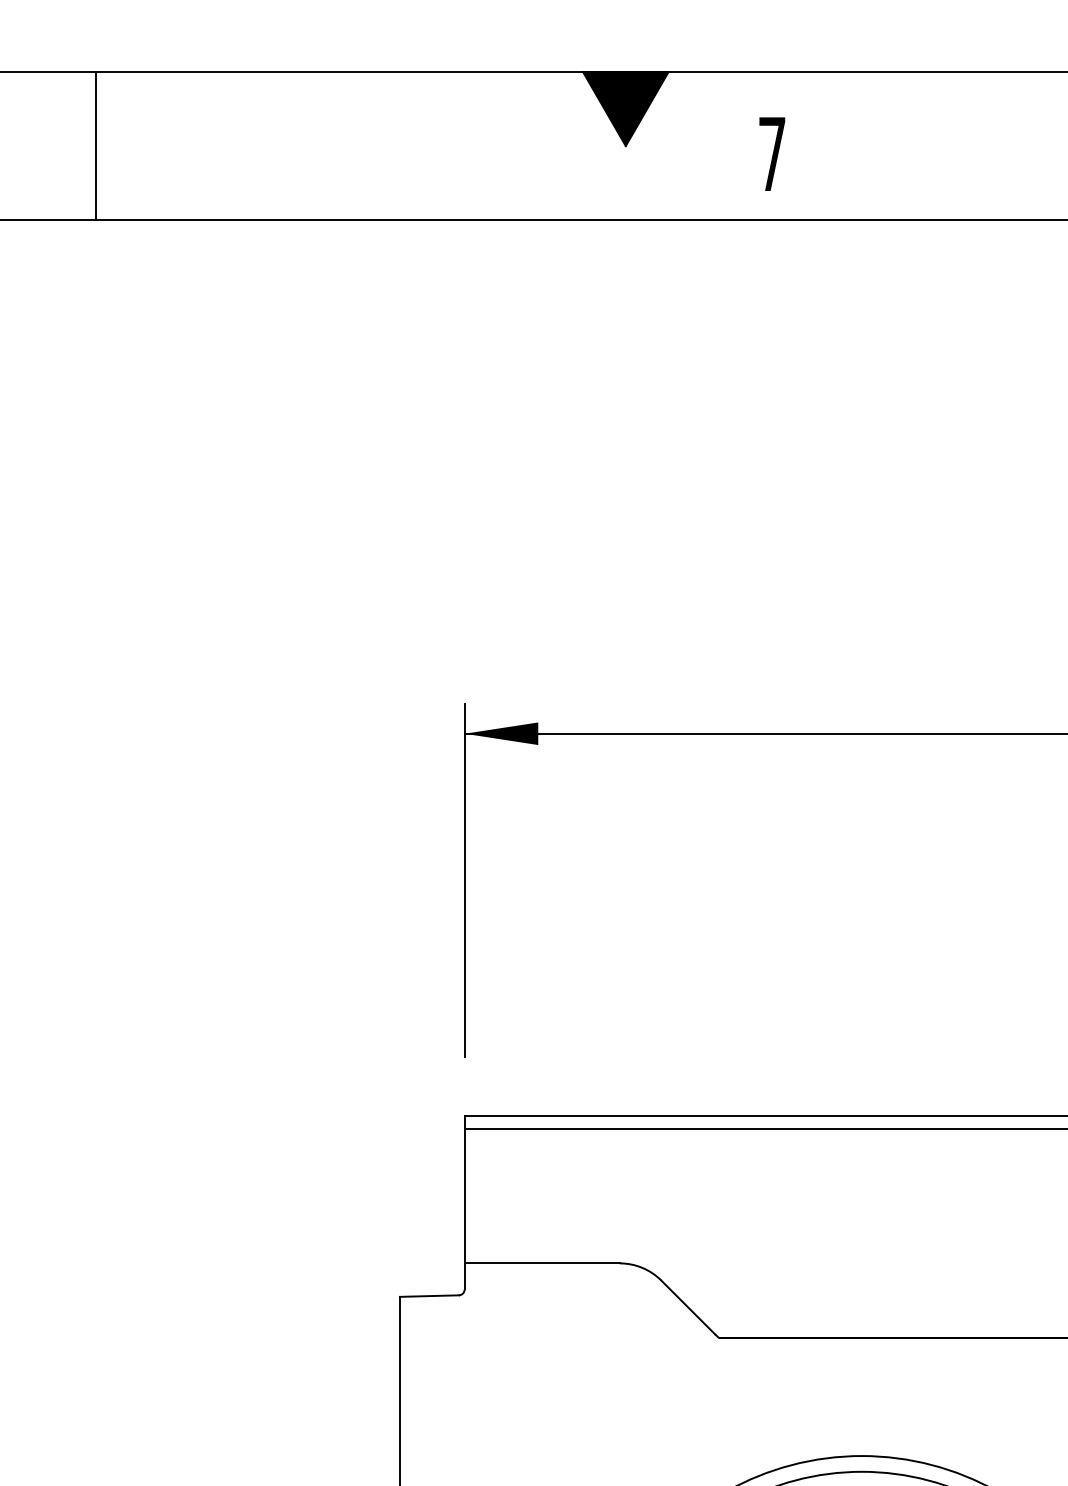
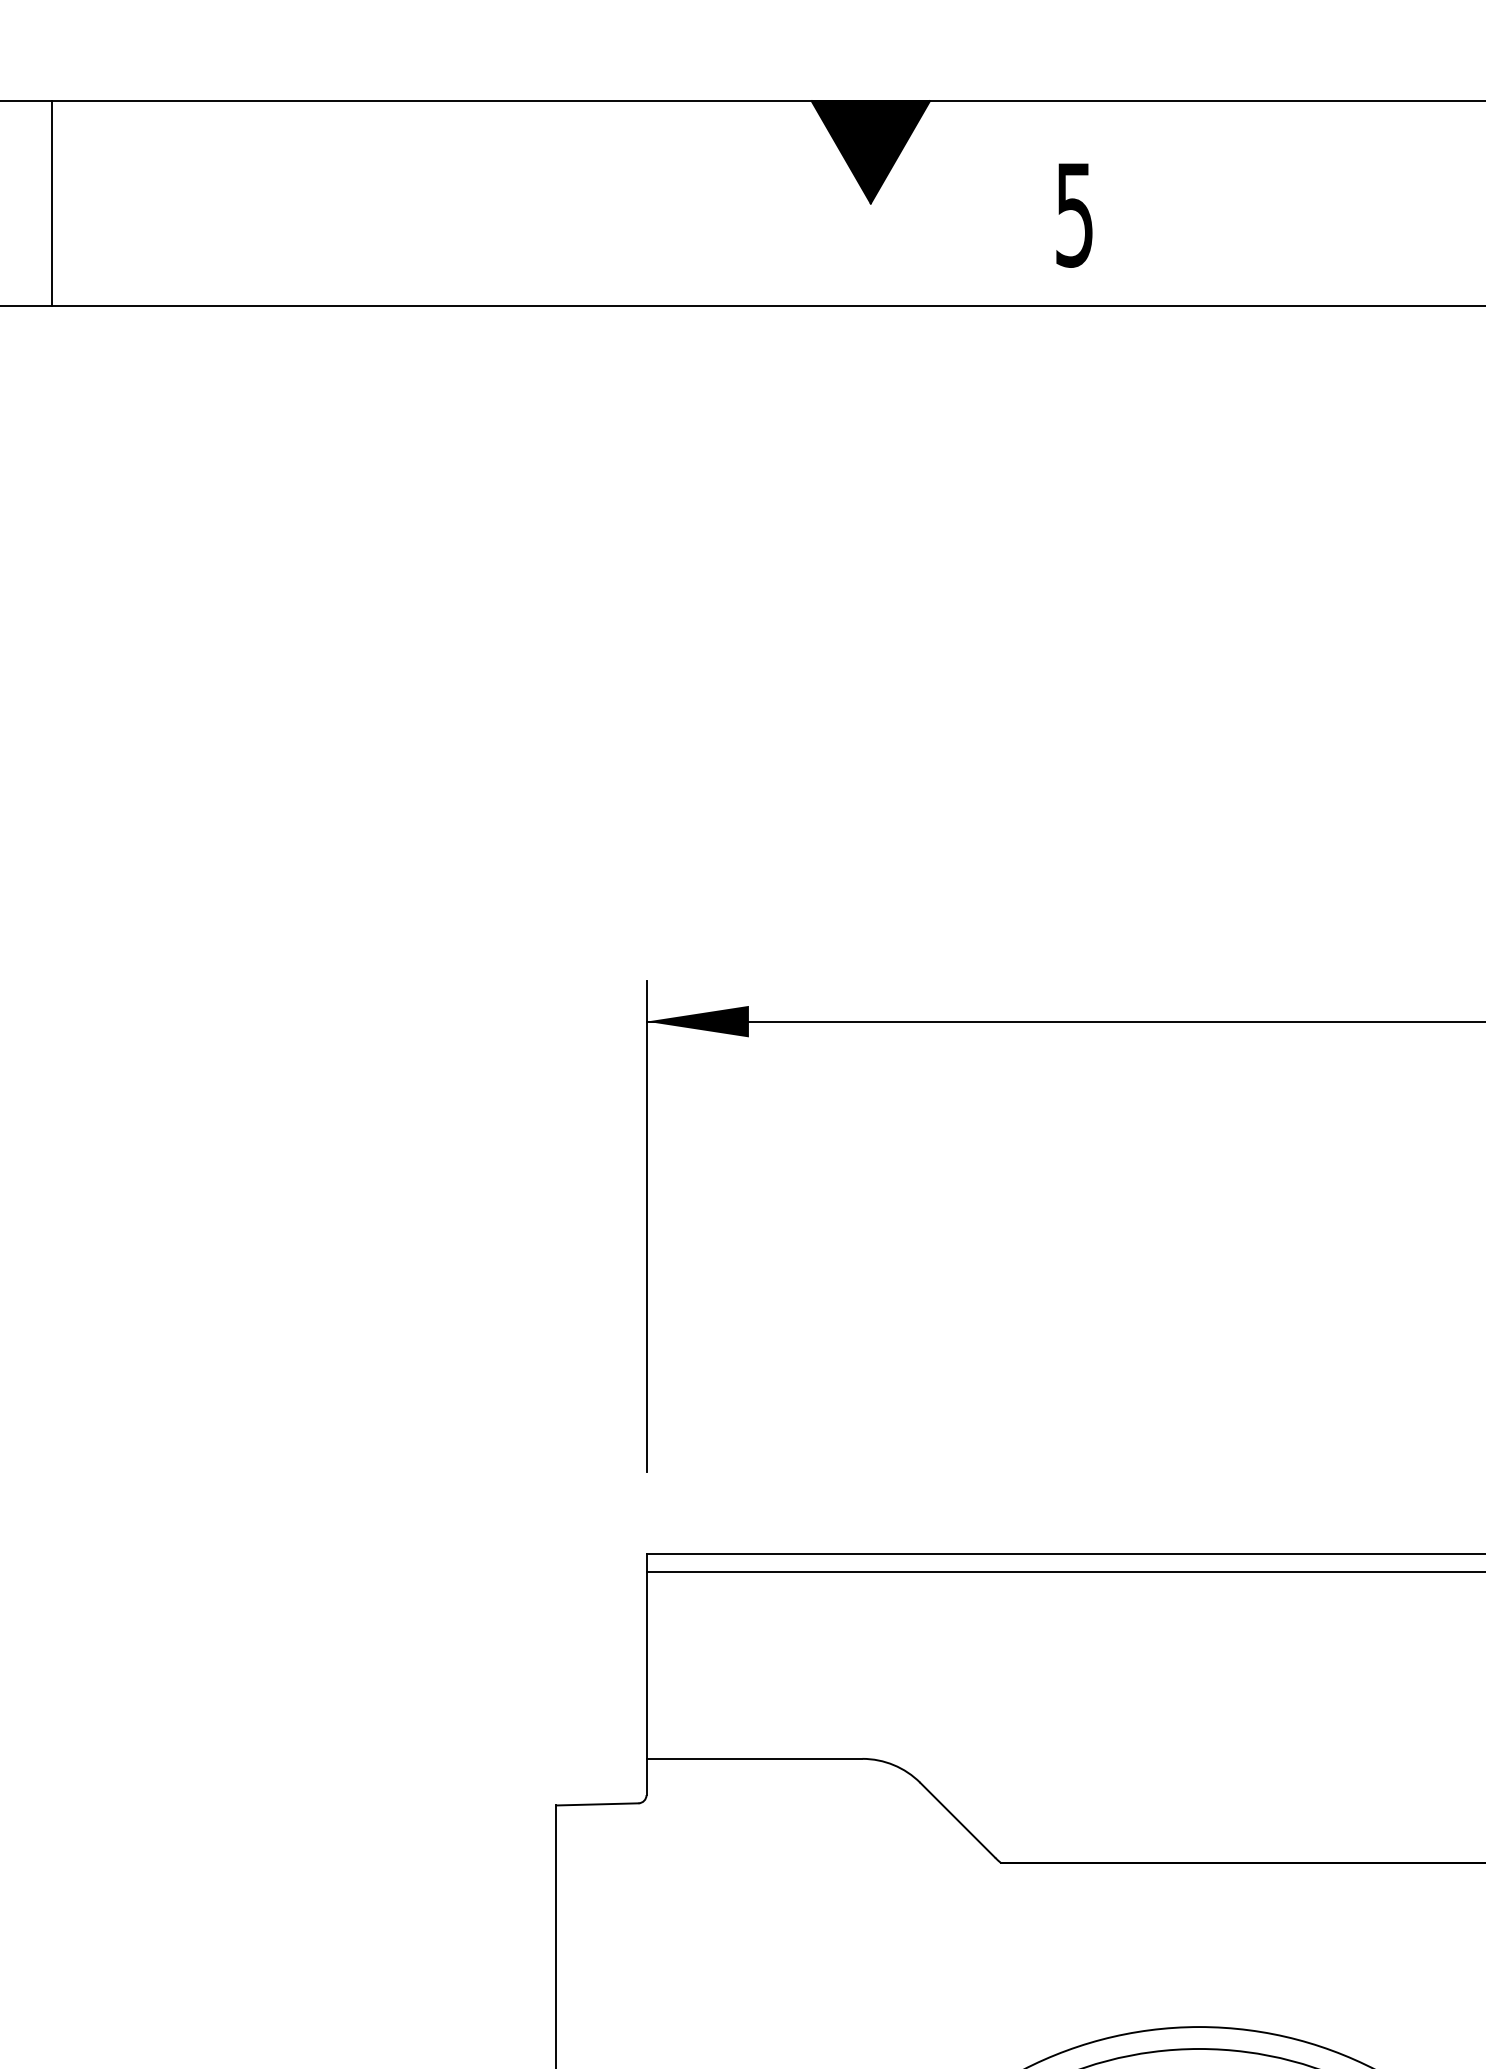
line: (95, 146) -> (51, 203), moved
text: (772, 154) -> (1074, 215), 7 -> 5

